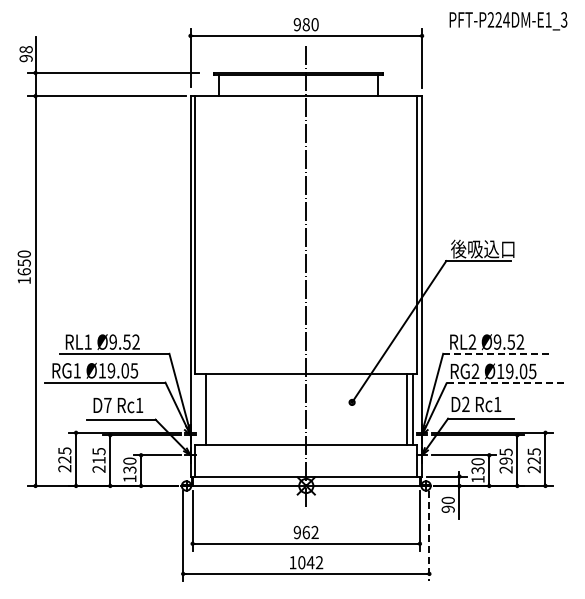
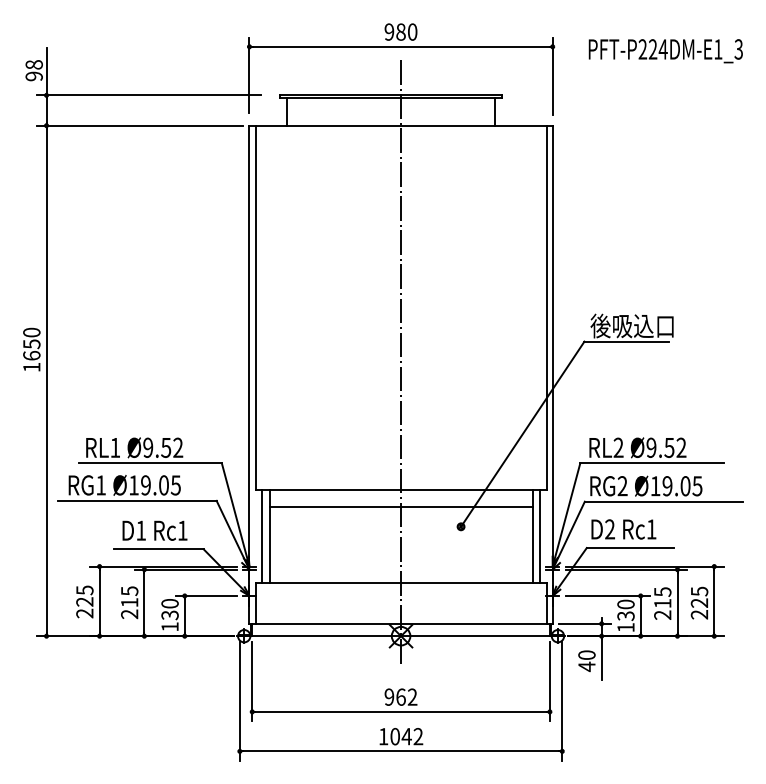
text: (508, 21) -> (665, 51), moved
line: (497, 353) -> (651, 462), dashed -> solid
line: (507, 383) -> (664, 501), dashed -> solid
line: (305, 387) -> (400, 507), added
text: (107, 404) -> (140, 529), D7 -> D1
line: (199, 409) -> (261, 536), added
text: (505, 460) -> (661, 602), 295 -> 215
text: (447, 509) -> (585, 666), 90 -> 40
line: (429, 536) -> (562, 702), dashed -> solid

